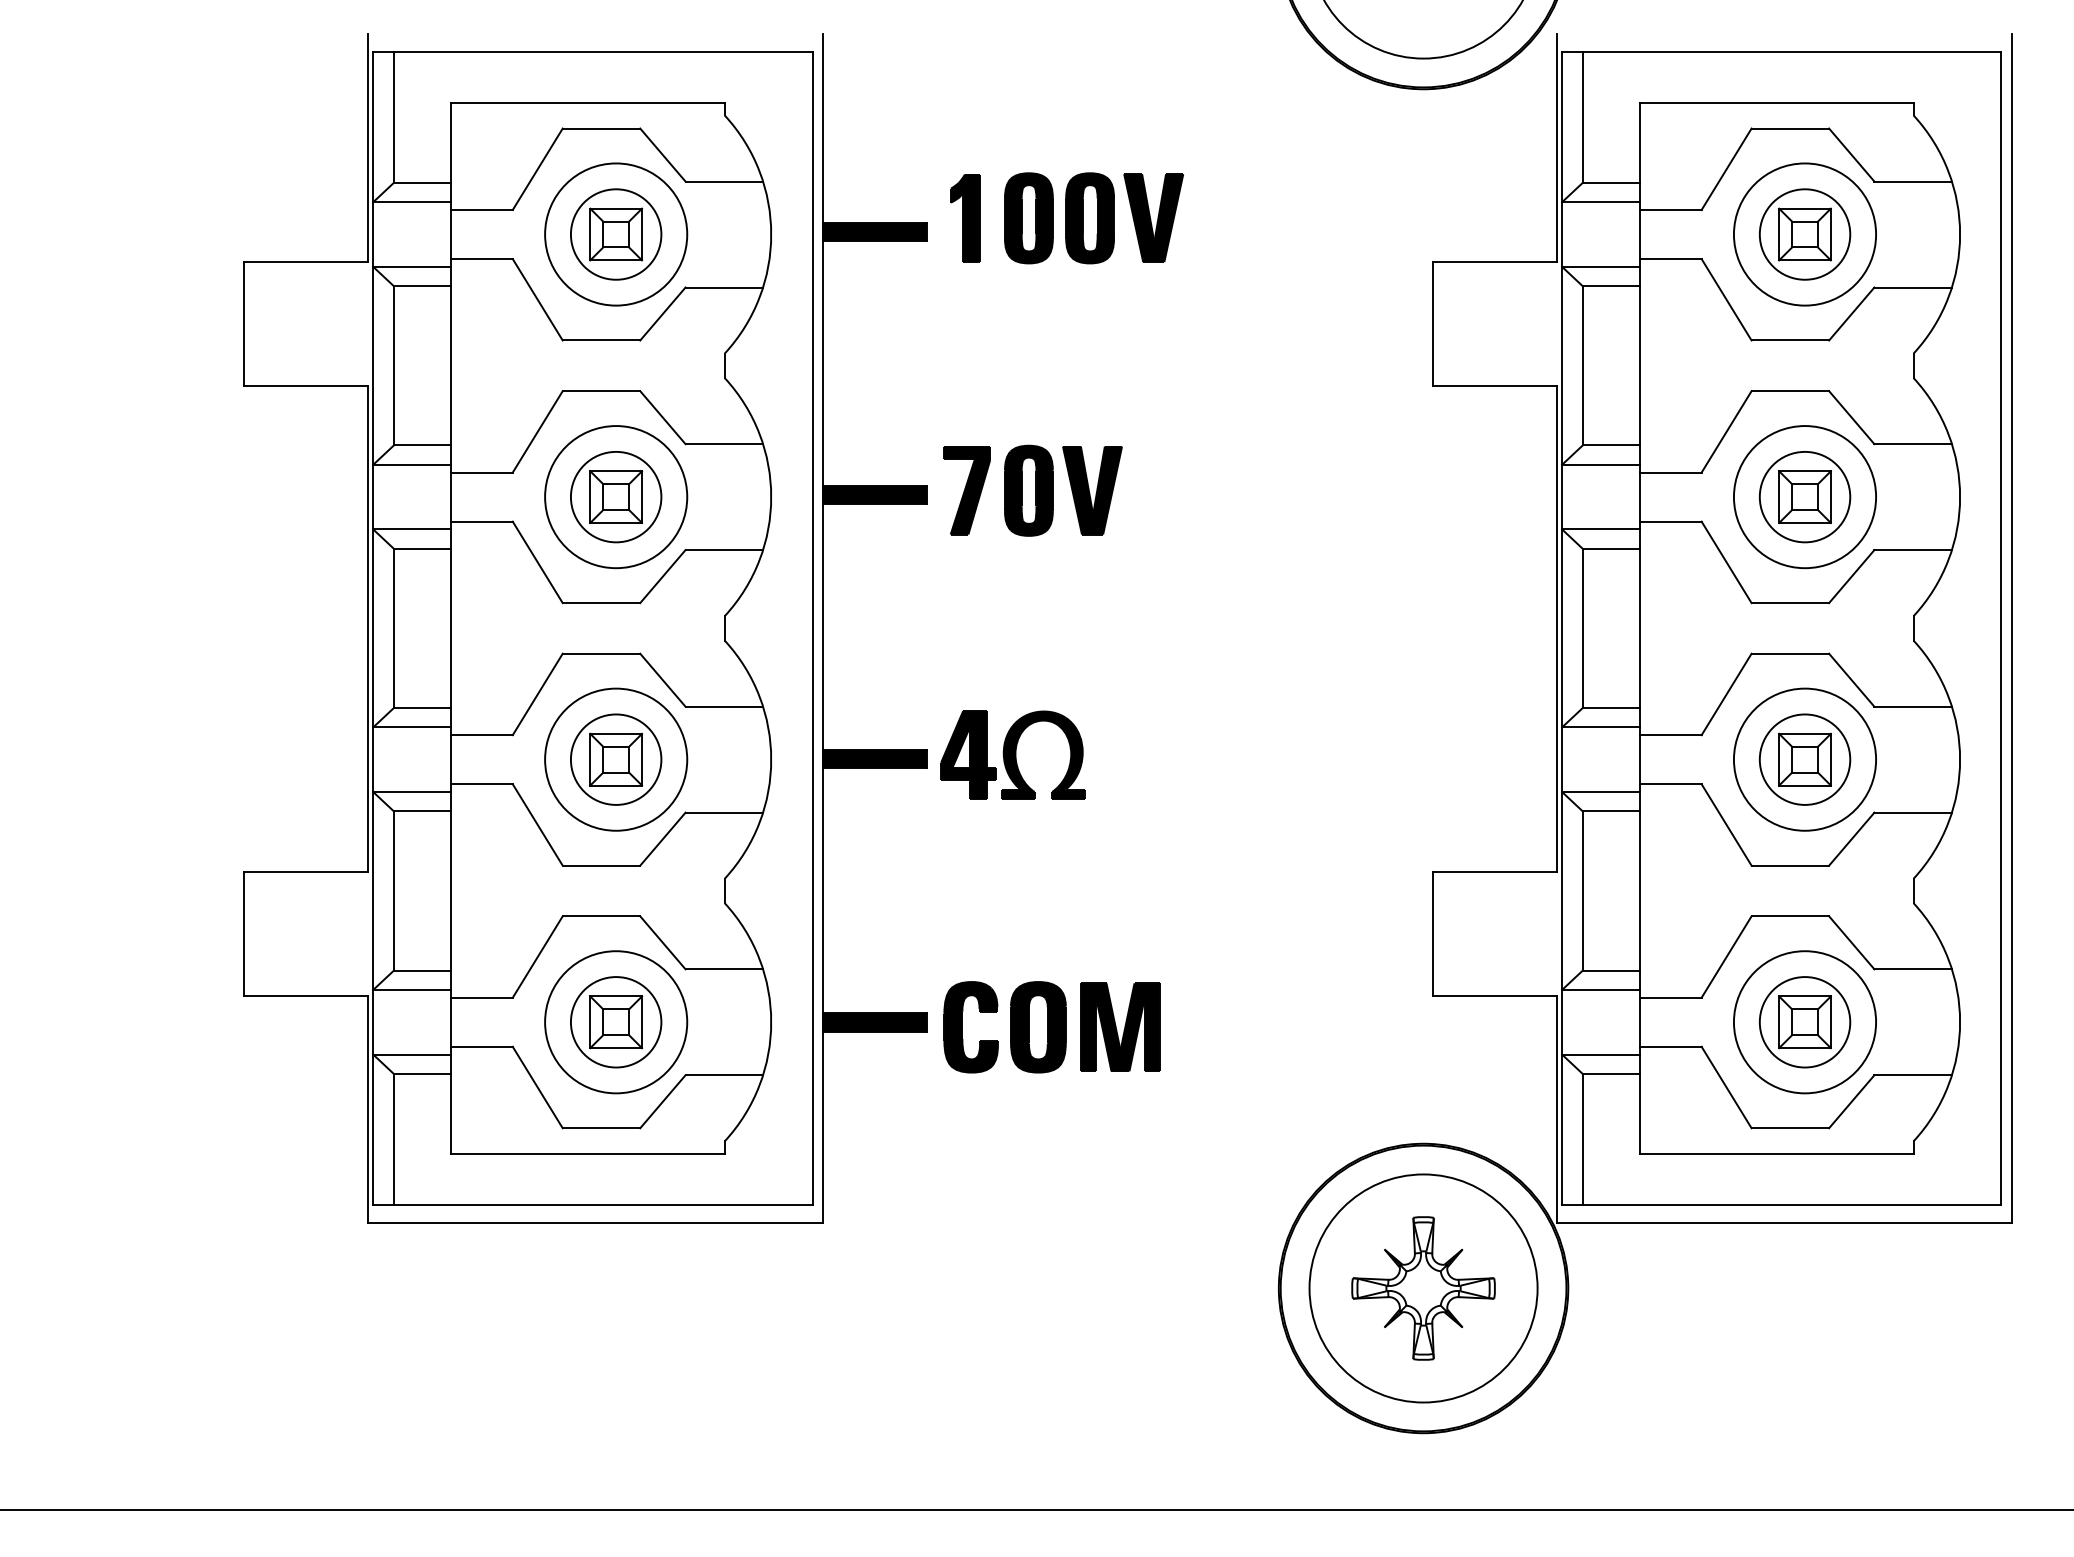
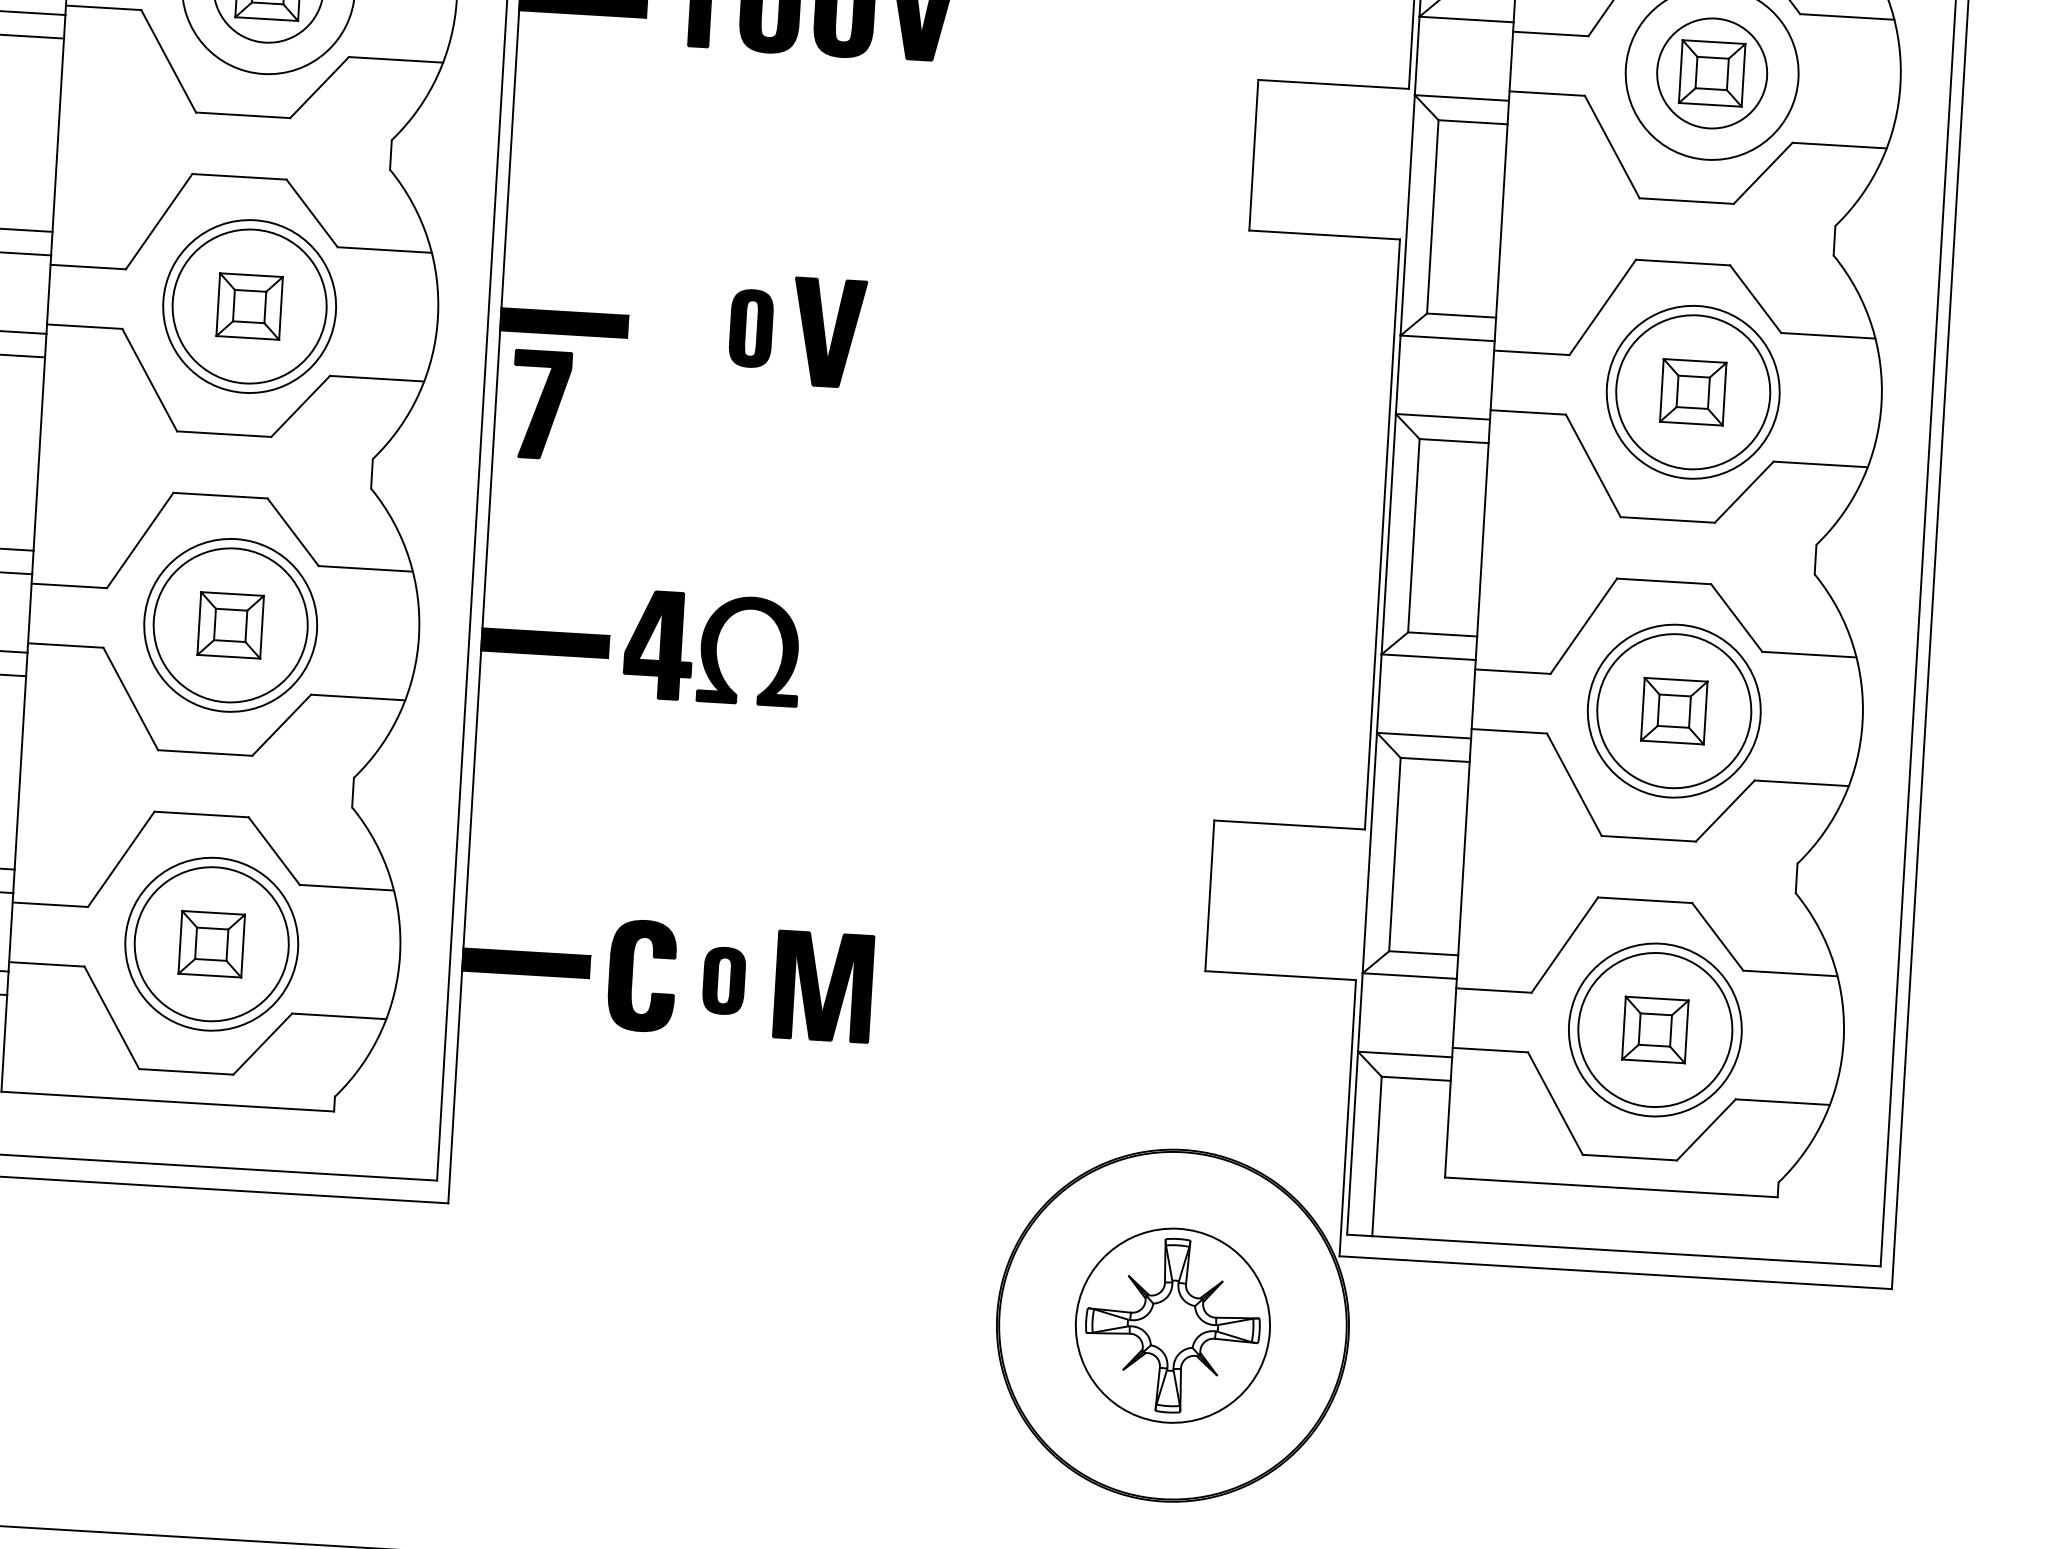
part: (966, 490) -> (540, 404), moved
part: (1028, 490) -> (750, 328), size x0.7
circle: (615, 496) -> (248, 305), size x1.4
circle: (1804, 496) -> (1692, 391), size x1.4
circle: (615, 759) -> (229, 625), size x1.4
circle: (1804, 759) -> (1673, 710), size x1.4
circle: (615, 1022) -> (210, 944), size x1.4
circle: (1804, 1022) -> (1654, 1030), size x1.4
part: (1038, 1027) -> (724, 981), size x0.6
circle: (1423, 1288) -> (1172, 1325), size x0.7

